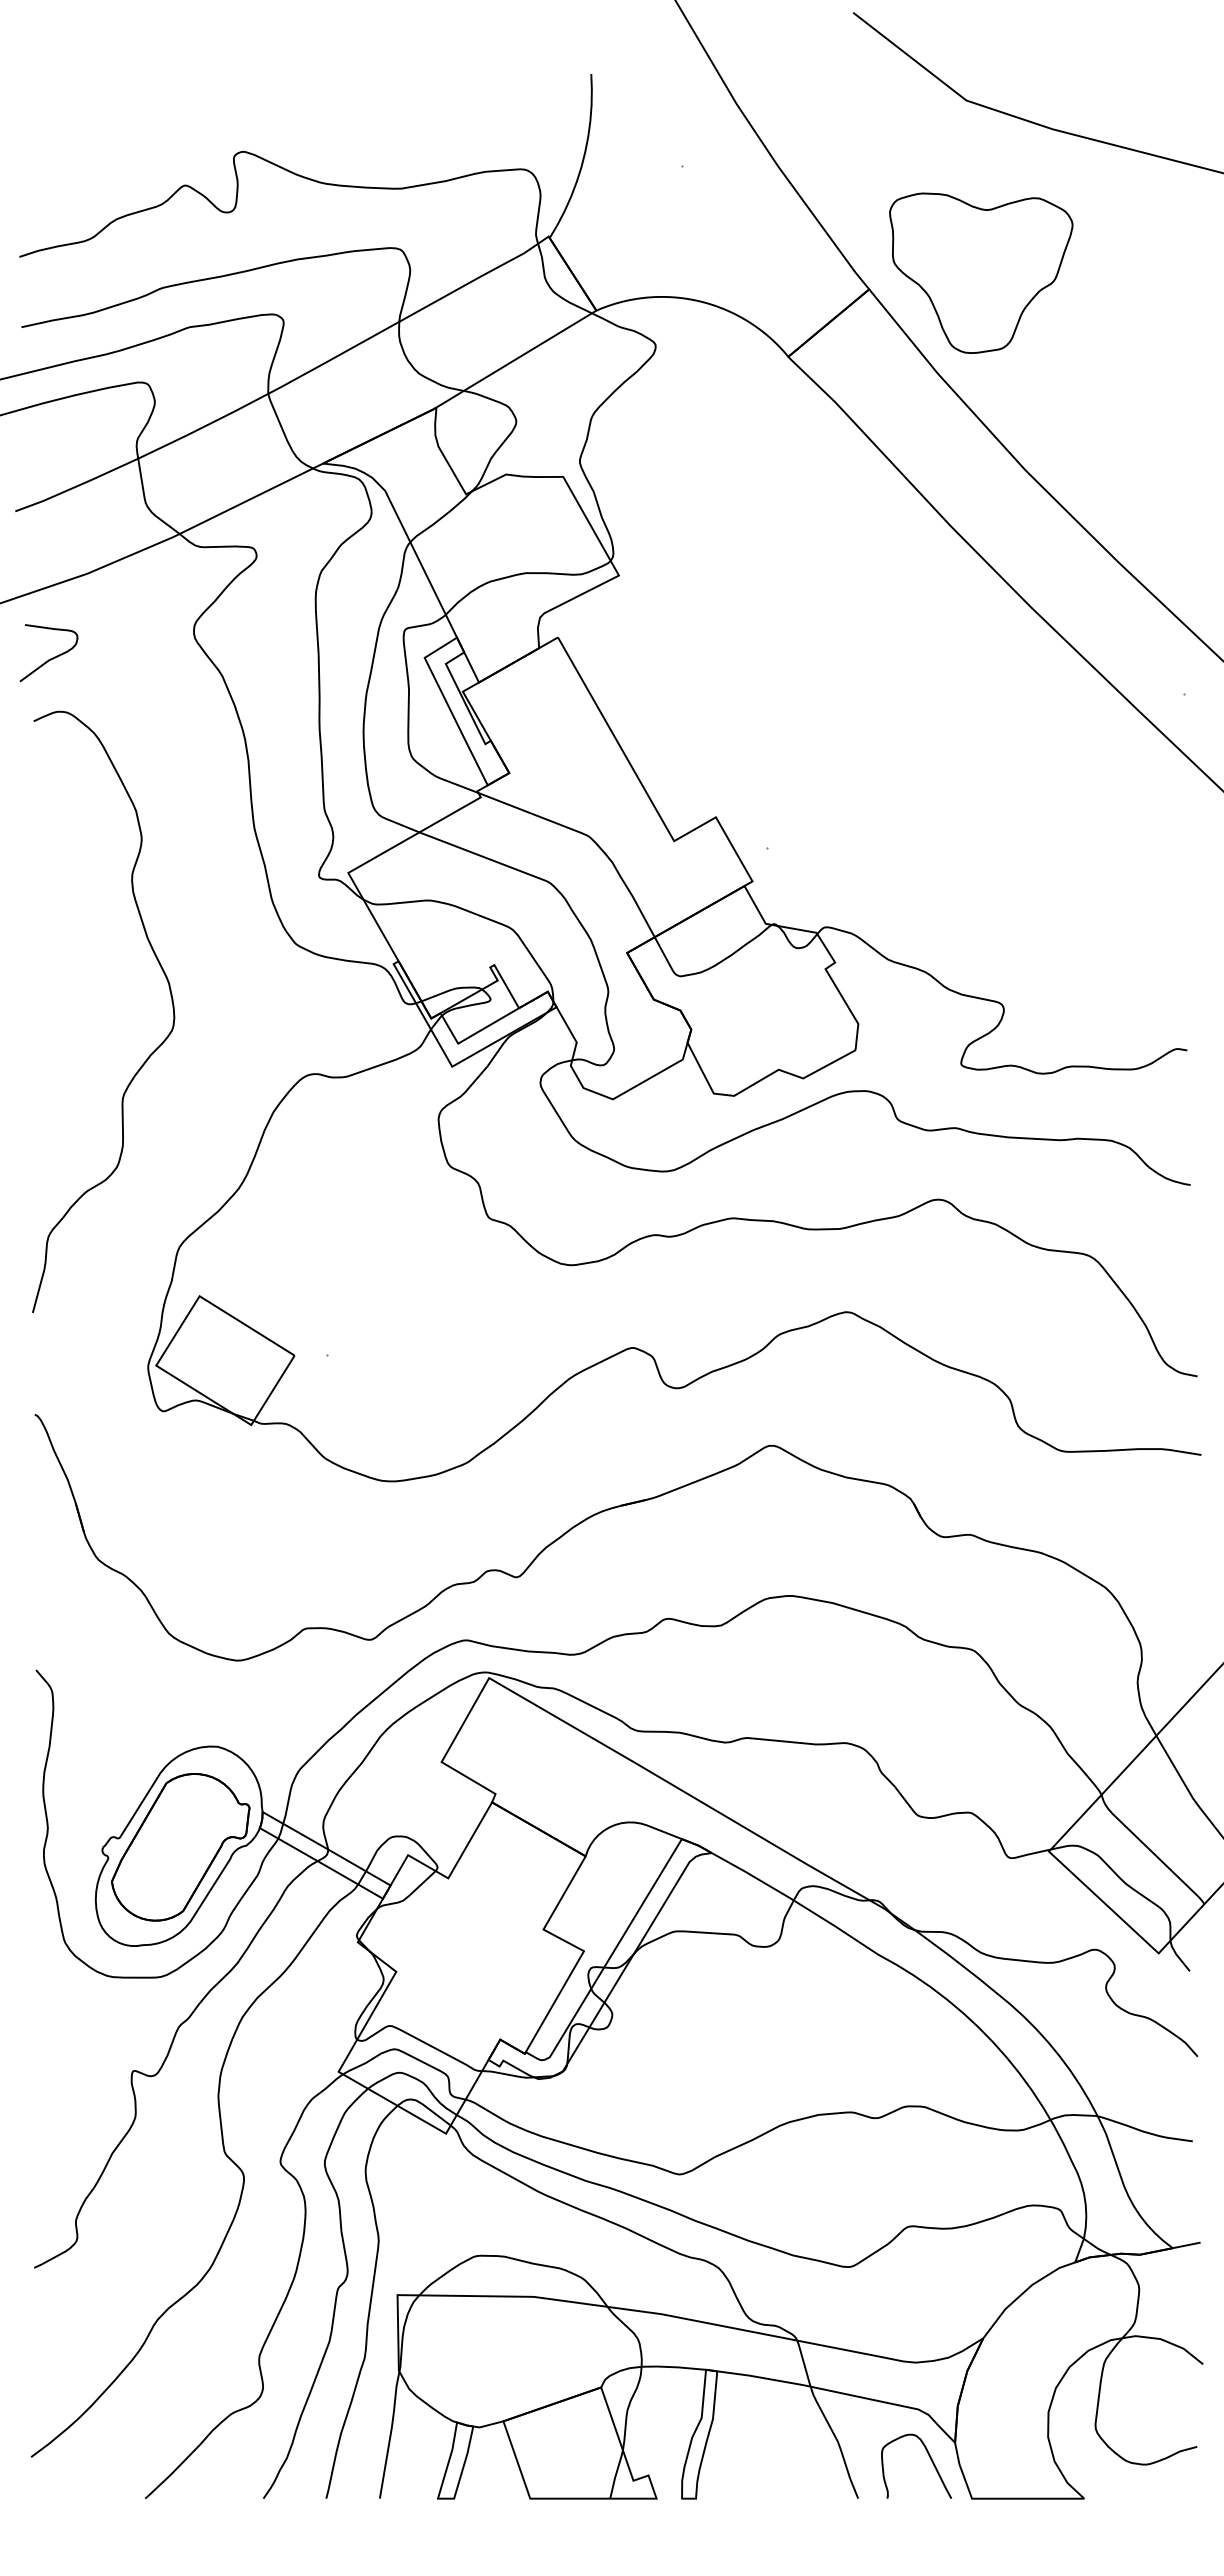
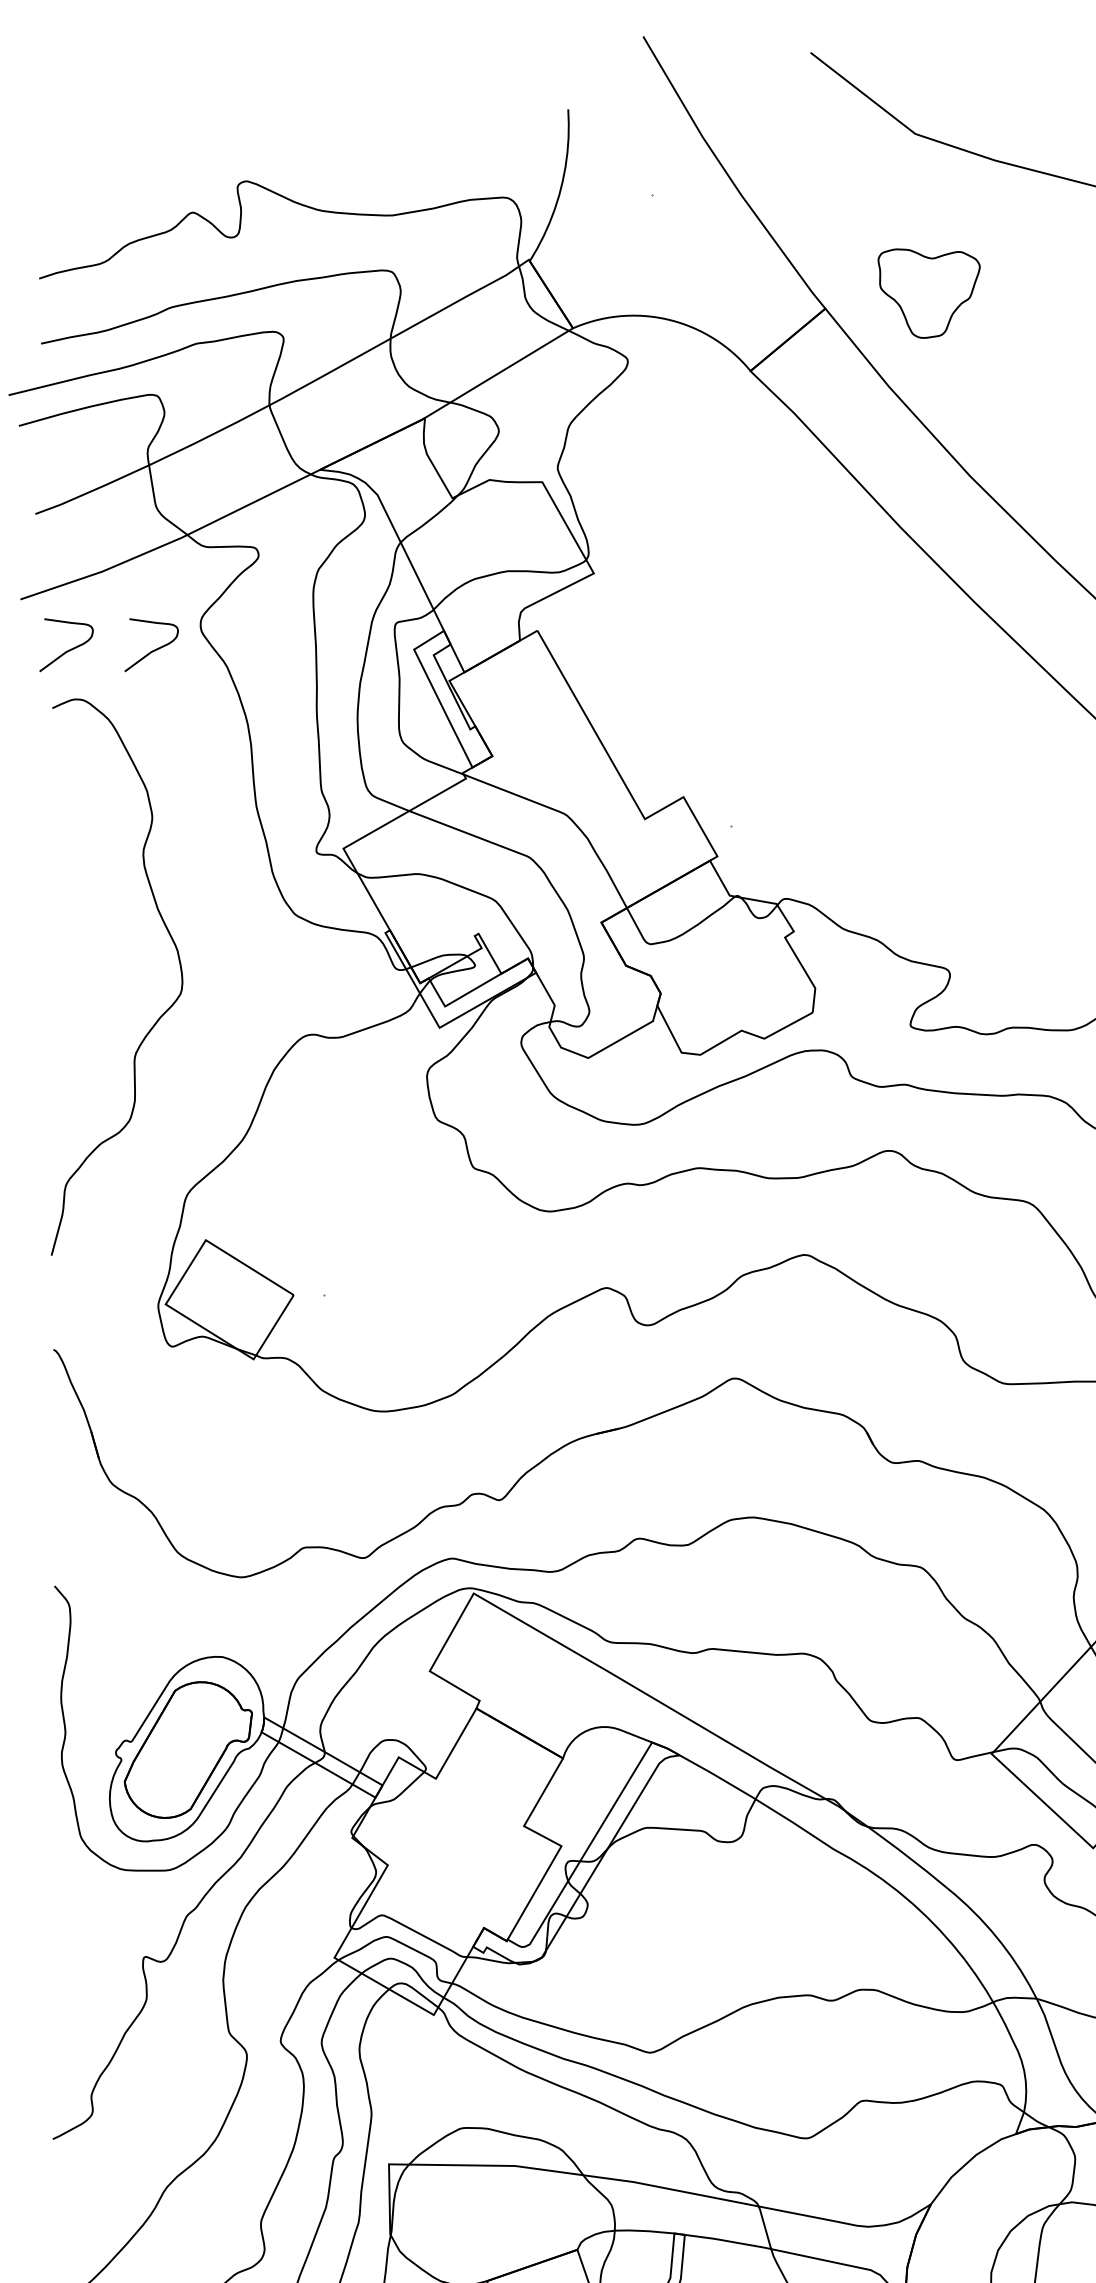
part: (981, 272) -> (929, 293), size x0.6
curve: (142, 658) -> (153, 650), added

